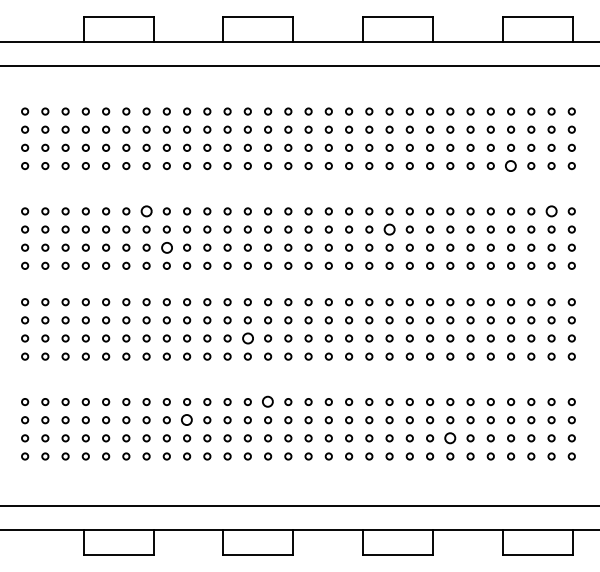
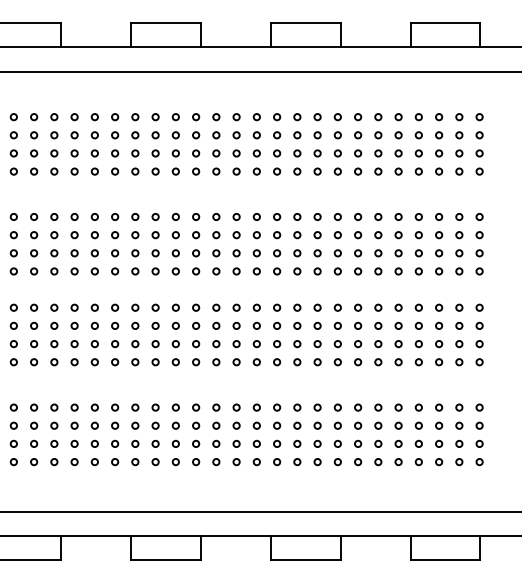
circle: (511, 165) -> (419, 171), size x0.62
circle: (146, 211) -> (54, 217), size x0.62
circle: (551, 211) -> (459, 217), size x0.62
circle: (389, 229) -> (297, 235), size x0.62
circle: (166, 247) -> (74, 253), size x0.62
circle: (247, 338) -> (155, 344), size x0.62
circle: (268, 402) -> (176, 408), size x0.62
circle: (187, 420) -> (95, 426), size x0.62
circle: (450, 438) -> (358, 444), size x0.62

